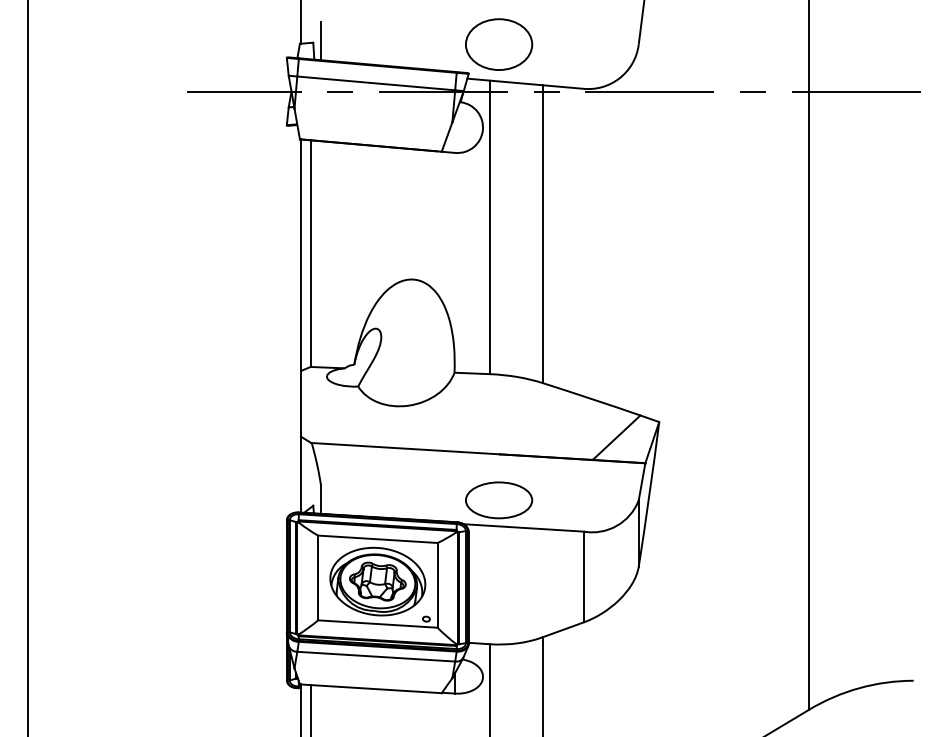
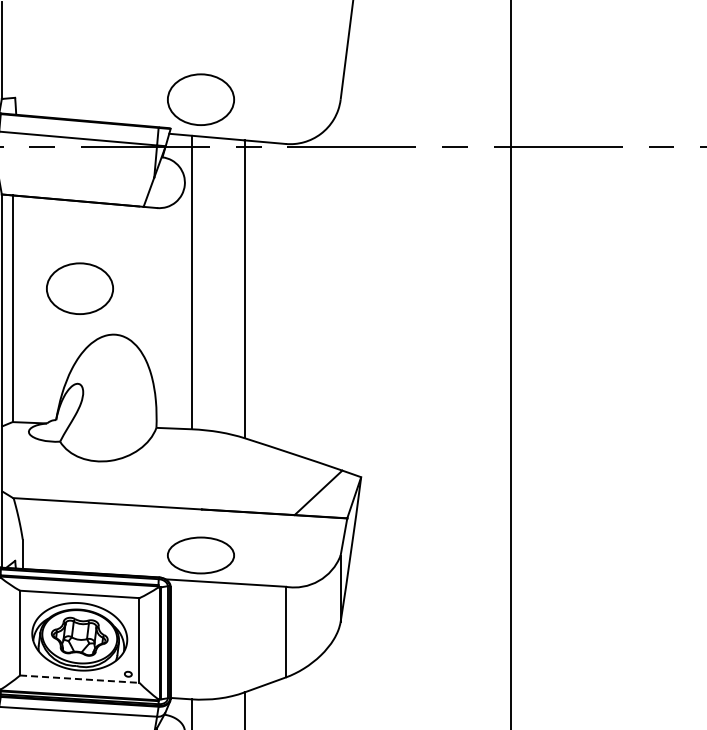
line: (320, 41) -> (22, 96), removed
part: (378, 233) -> (80, 288), added
line: (377, 624) -> (79, 679), solid -> dashed

